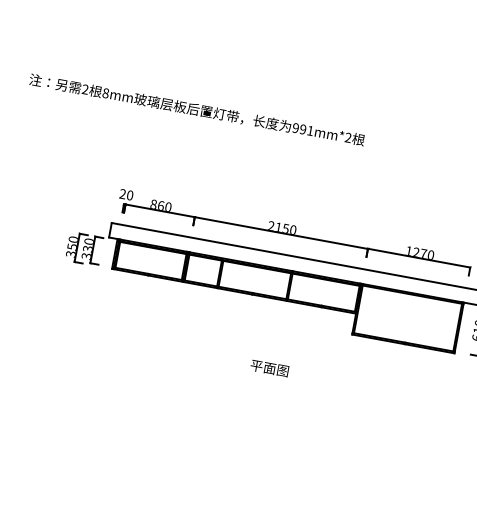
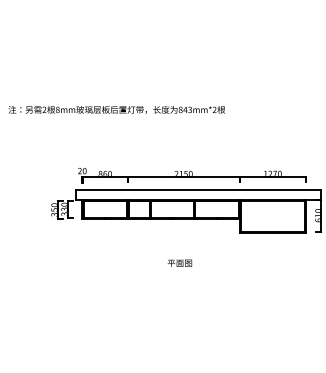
text: (301, 128) -> (184, 109), 991mm*2 -> 843mm*2
text: (269, 367) -> (179, 262), moved

